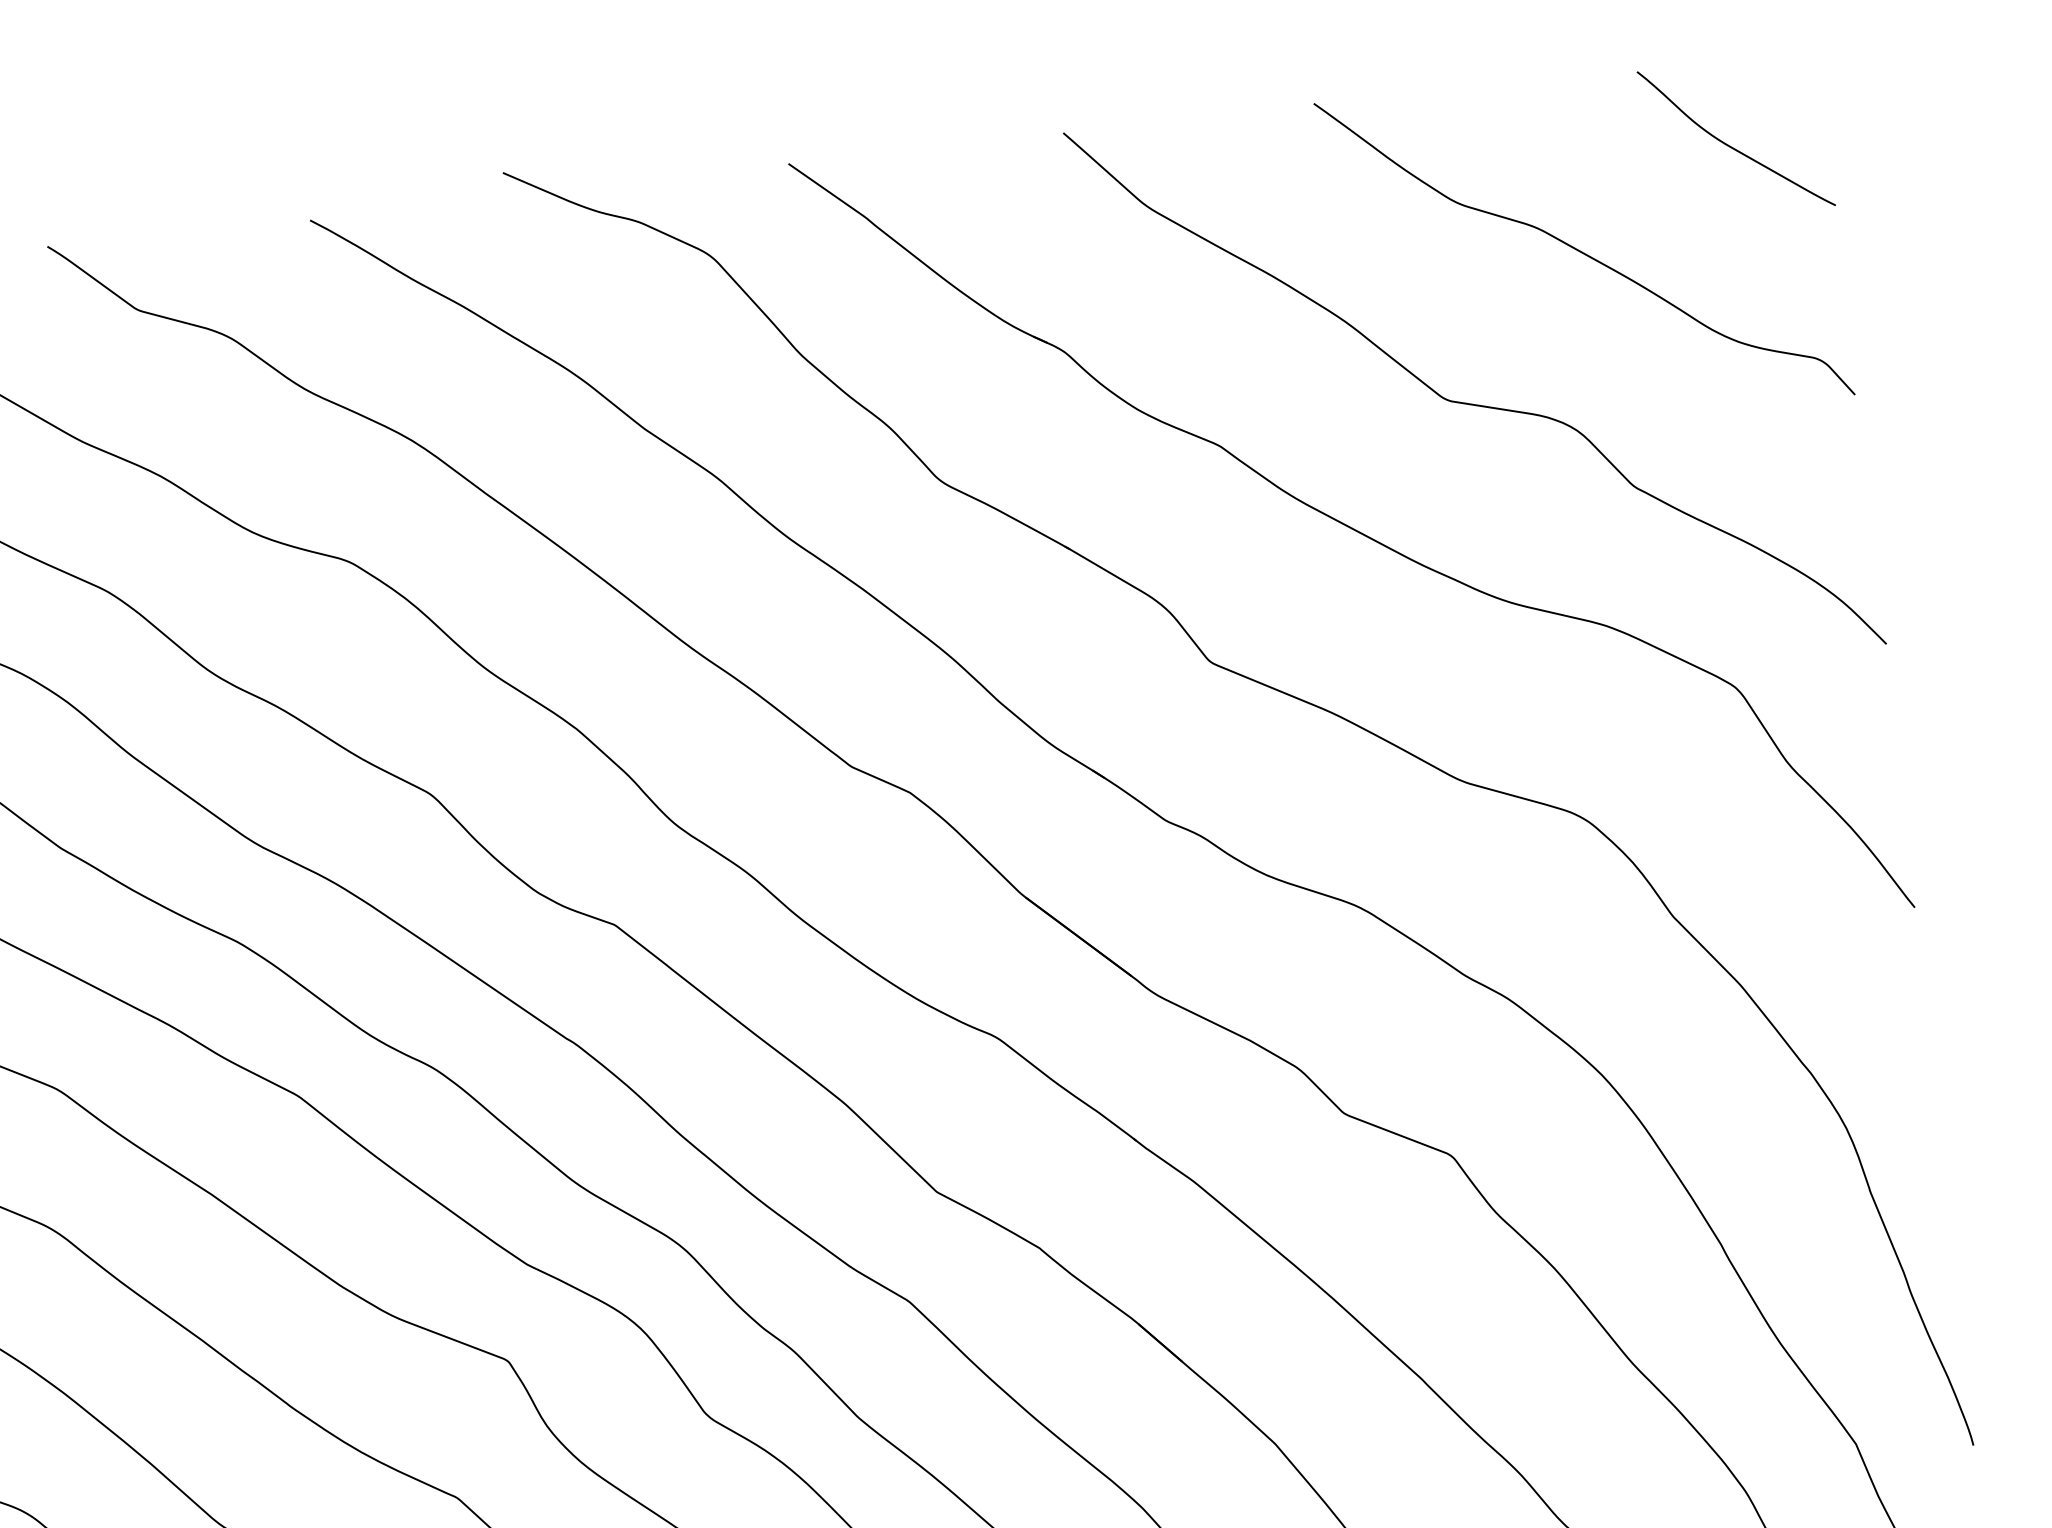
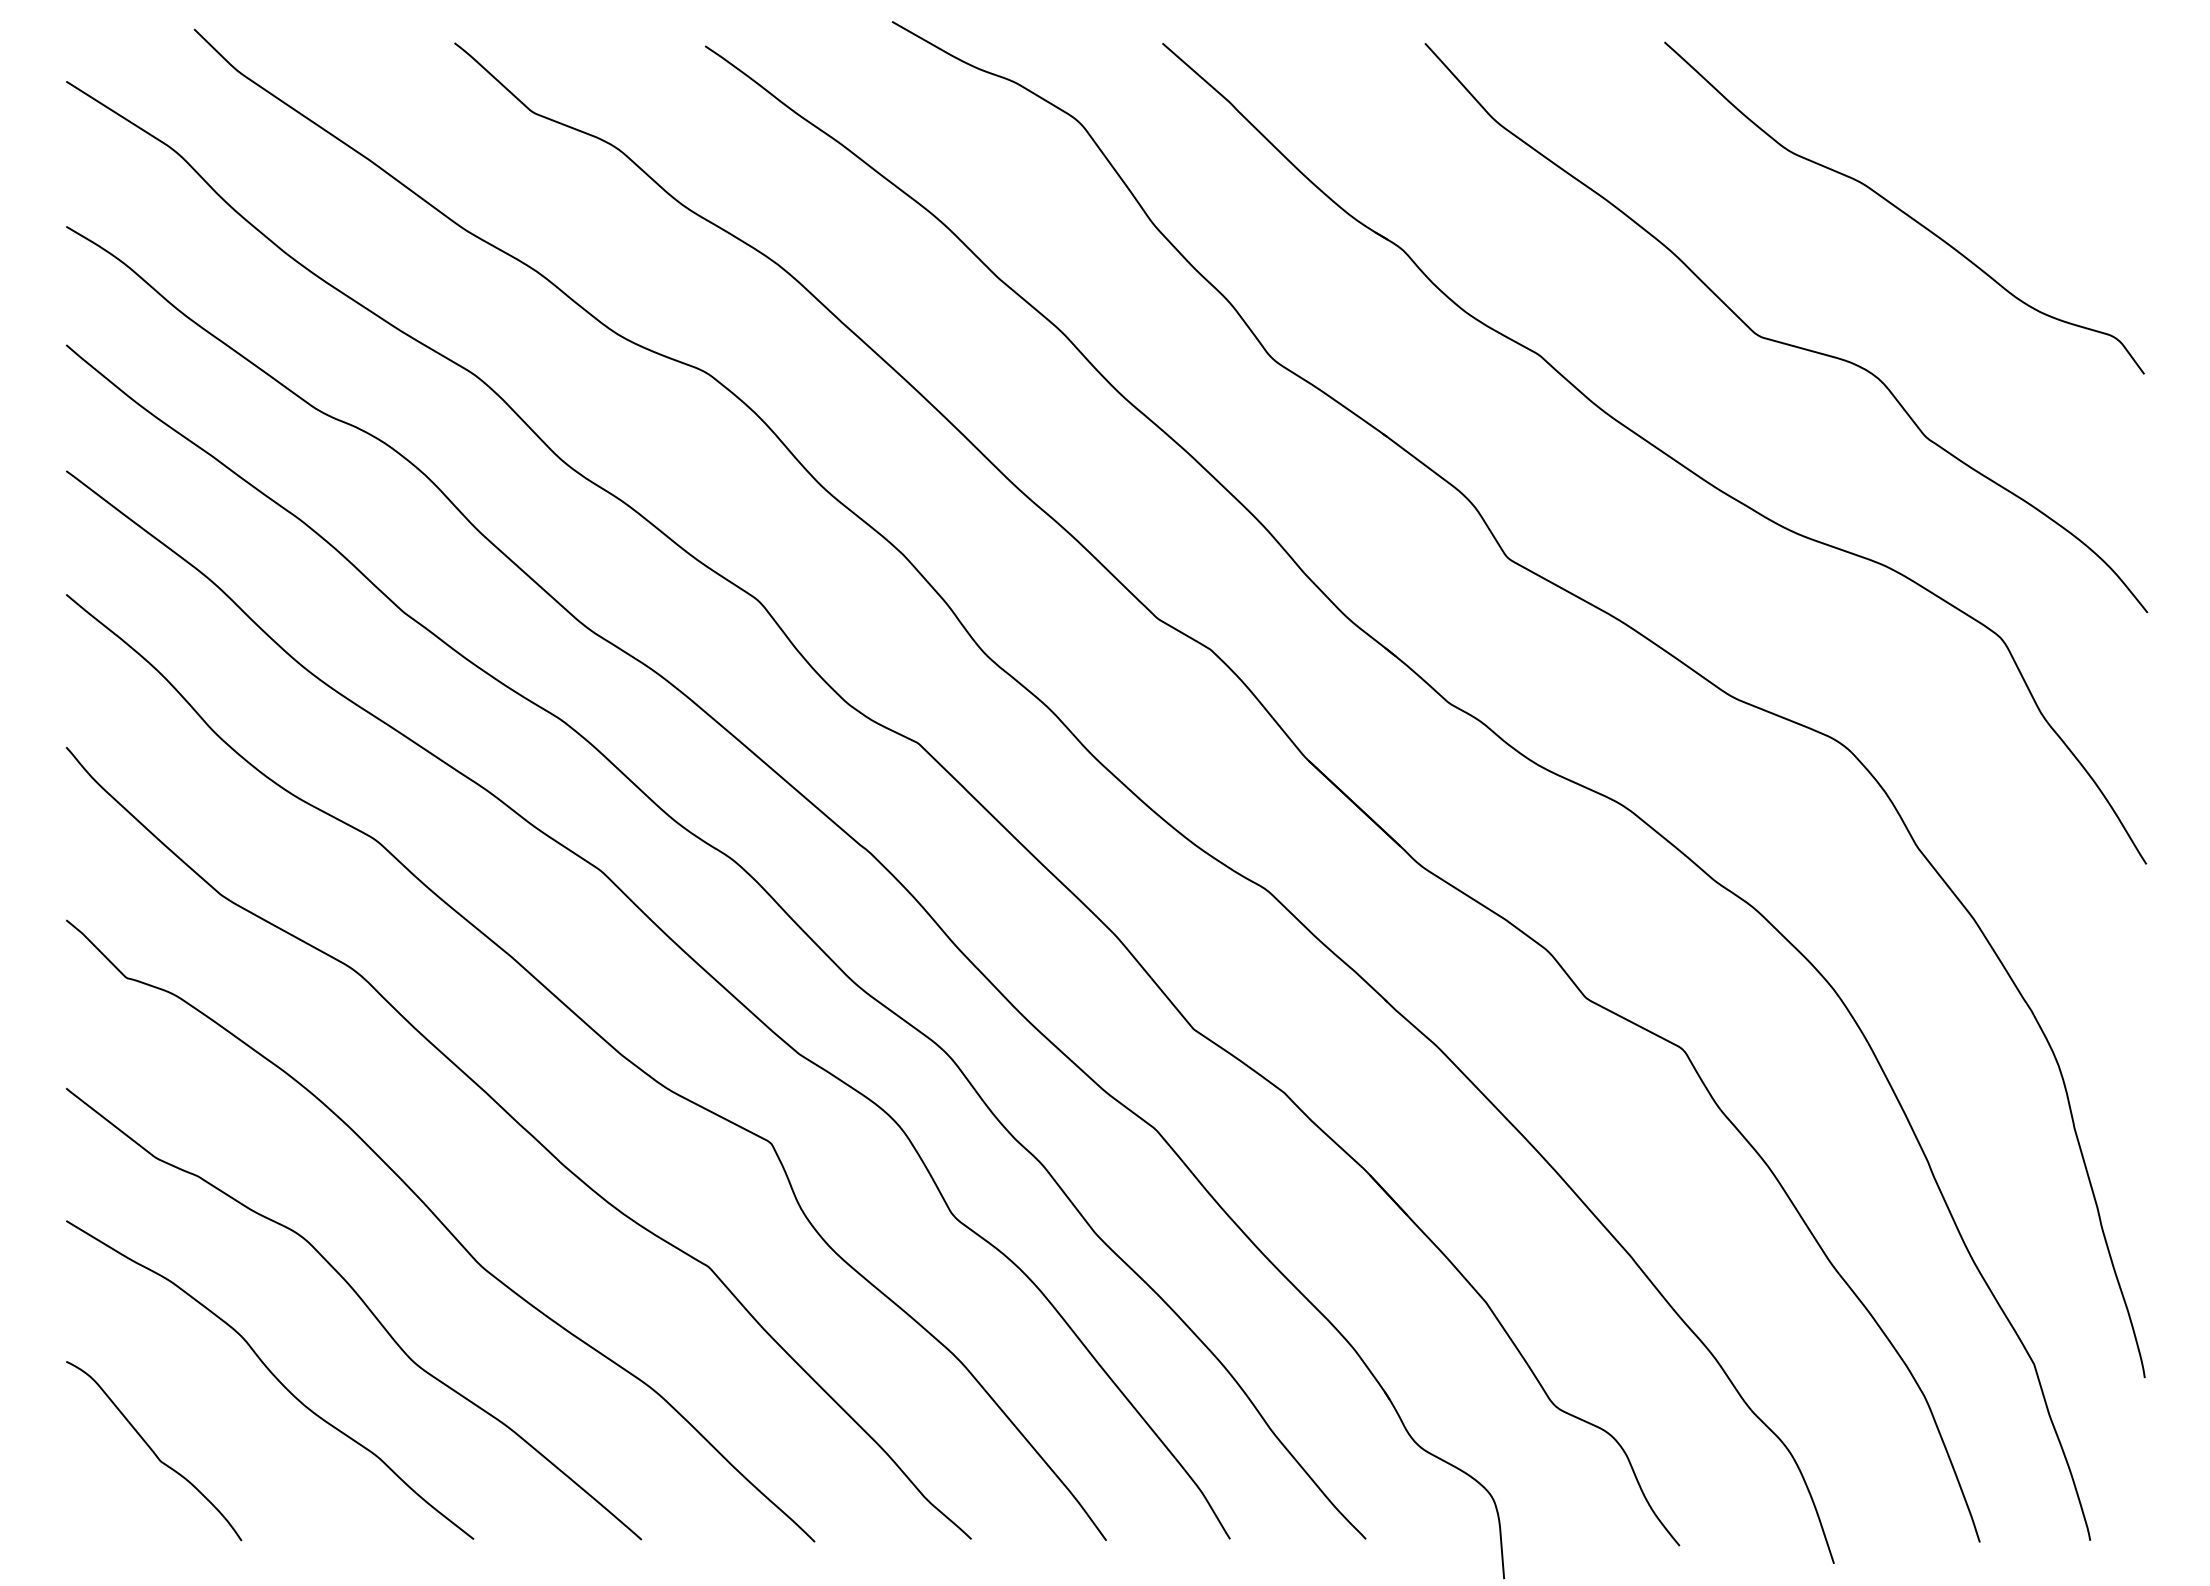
curve: (1733, 147) -> (2055, 127), removed

